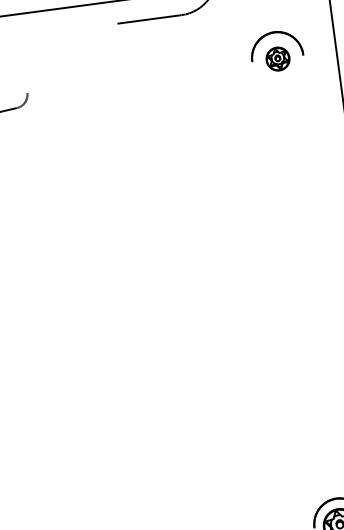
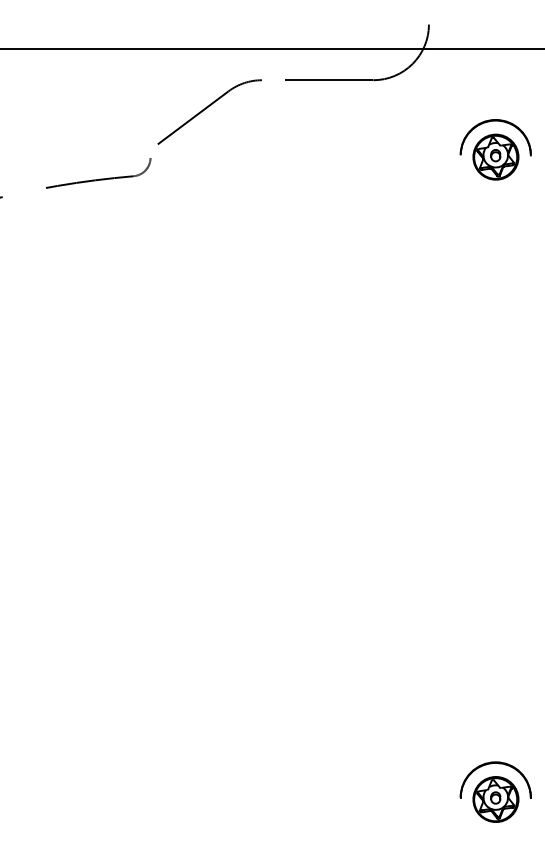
part: (65, 53) -> (209, 111), added
part: (277, 58) -> (495, 156), size x1.43

